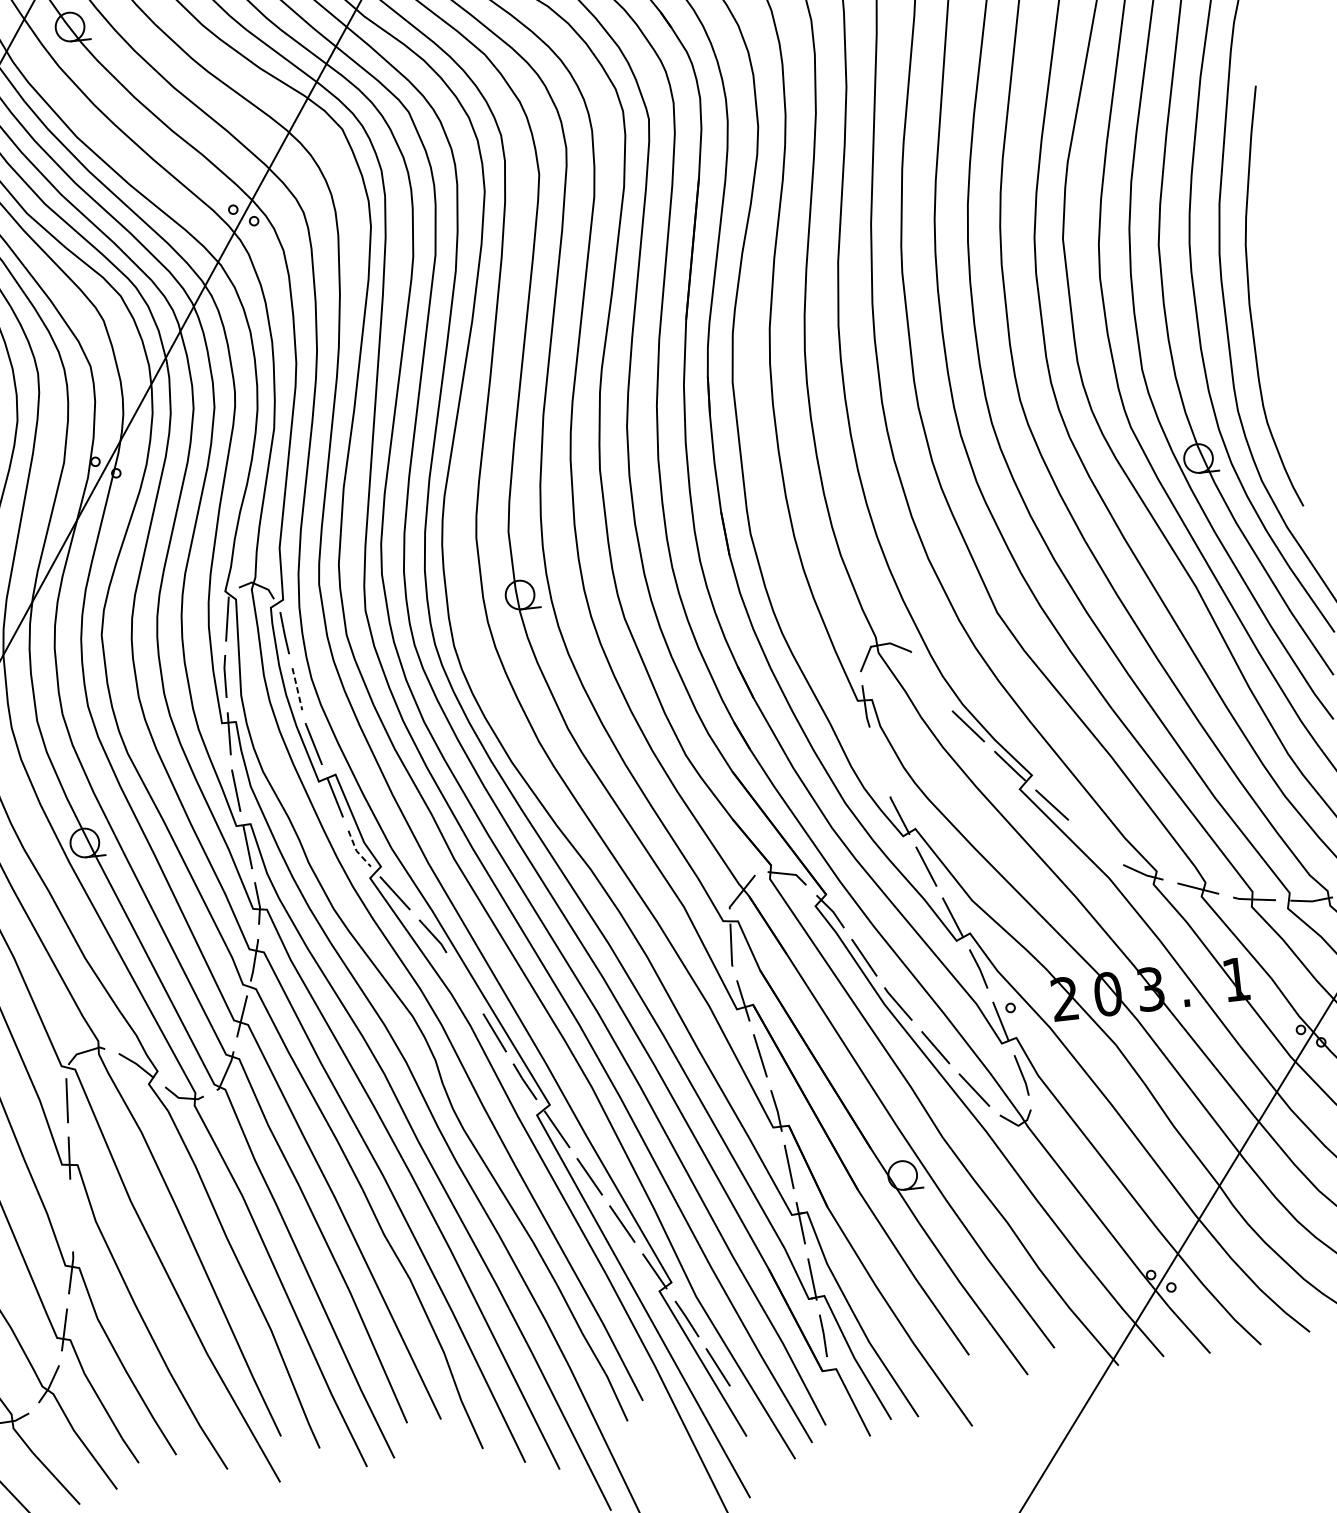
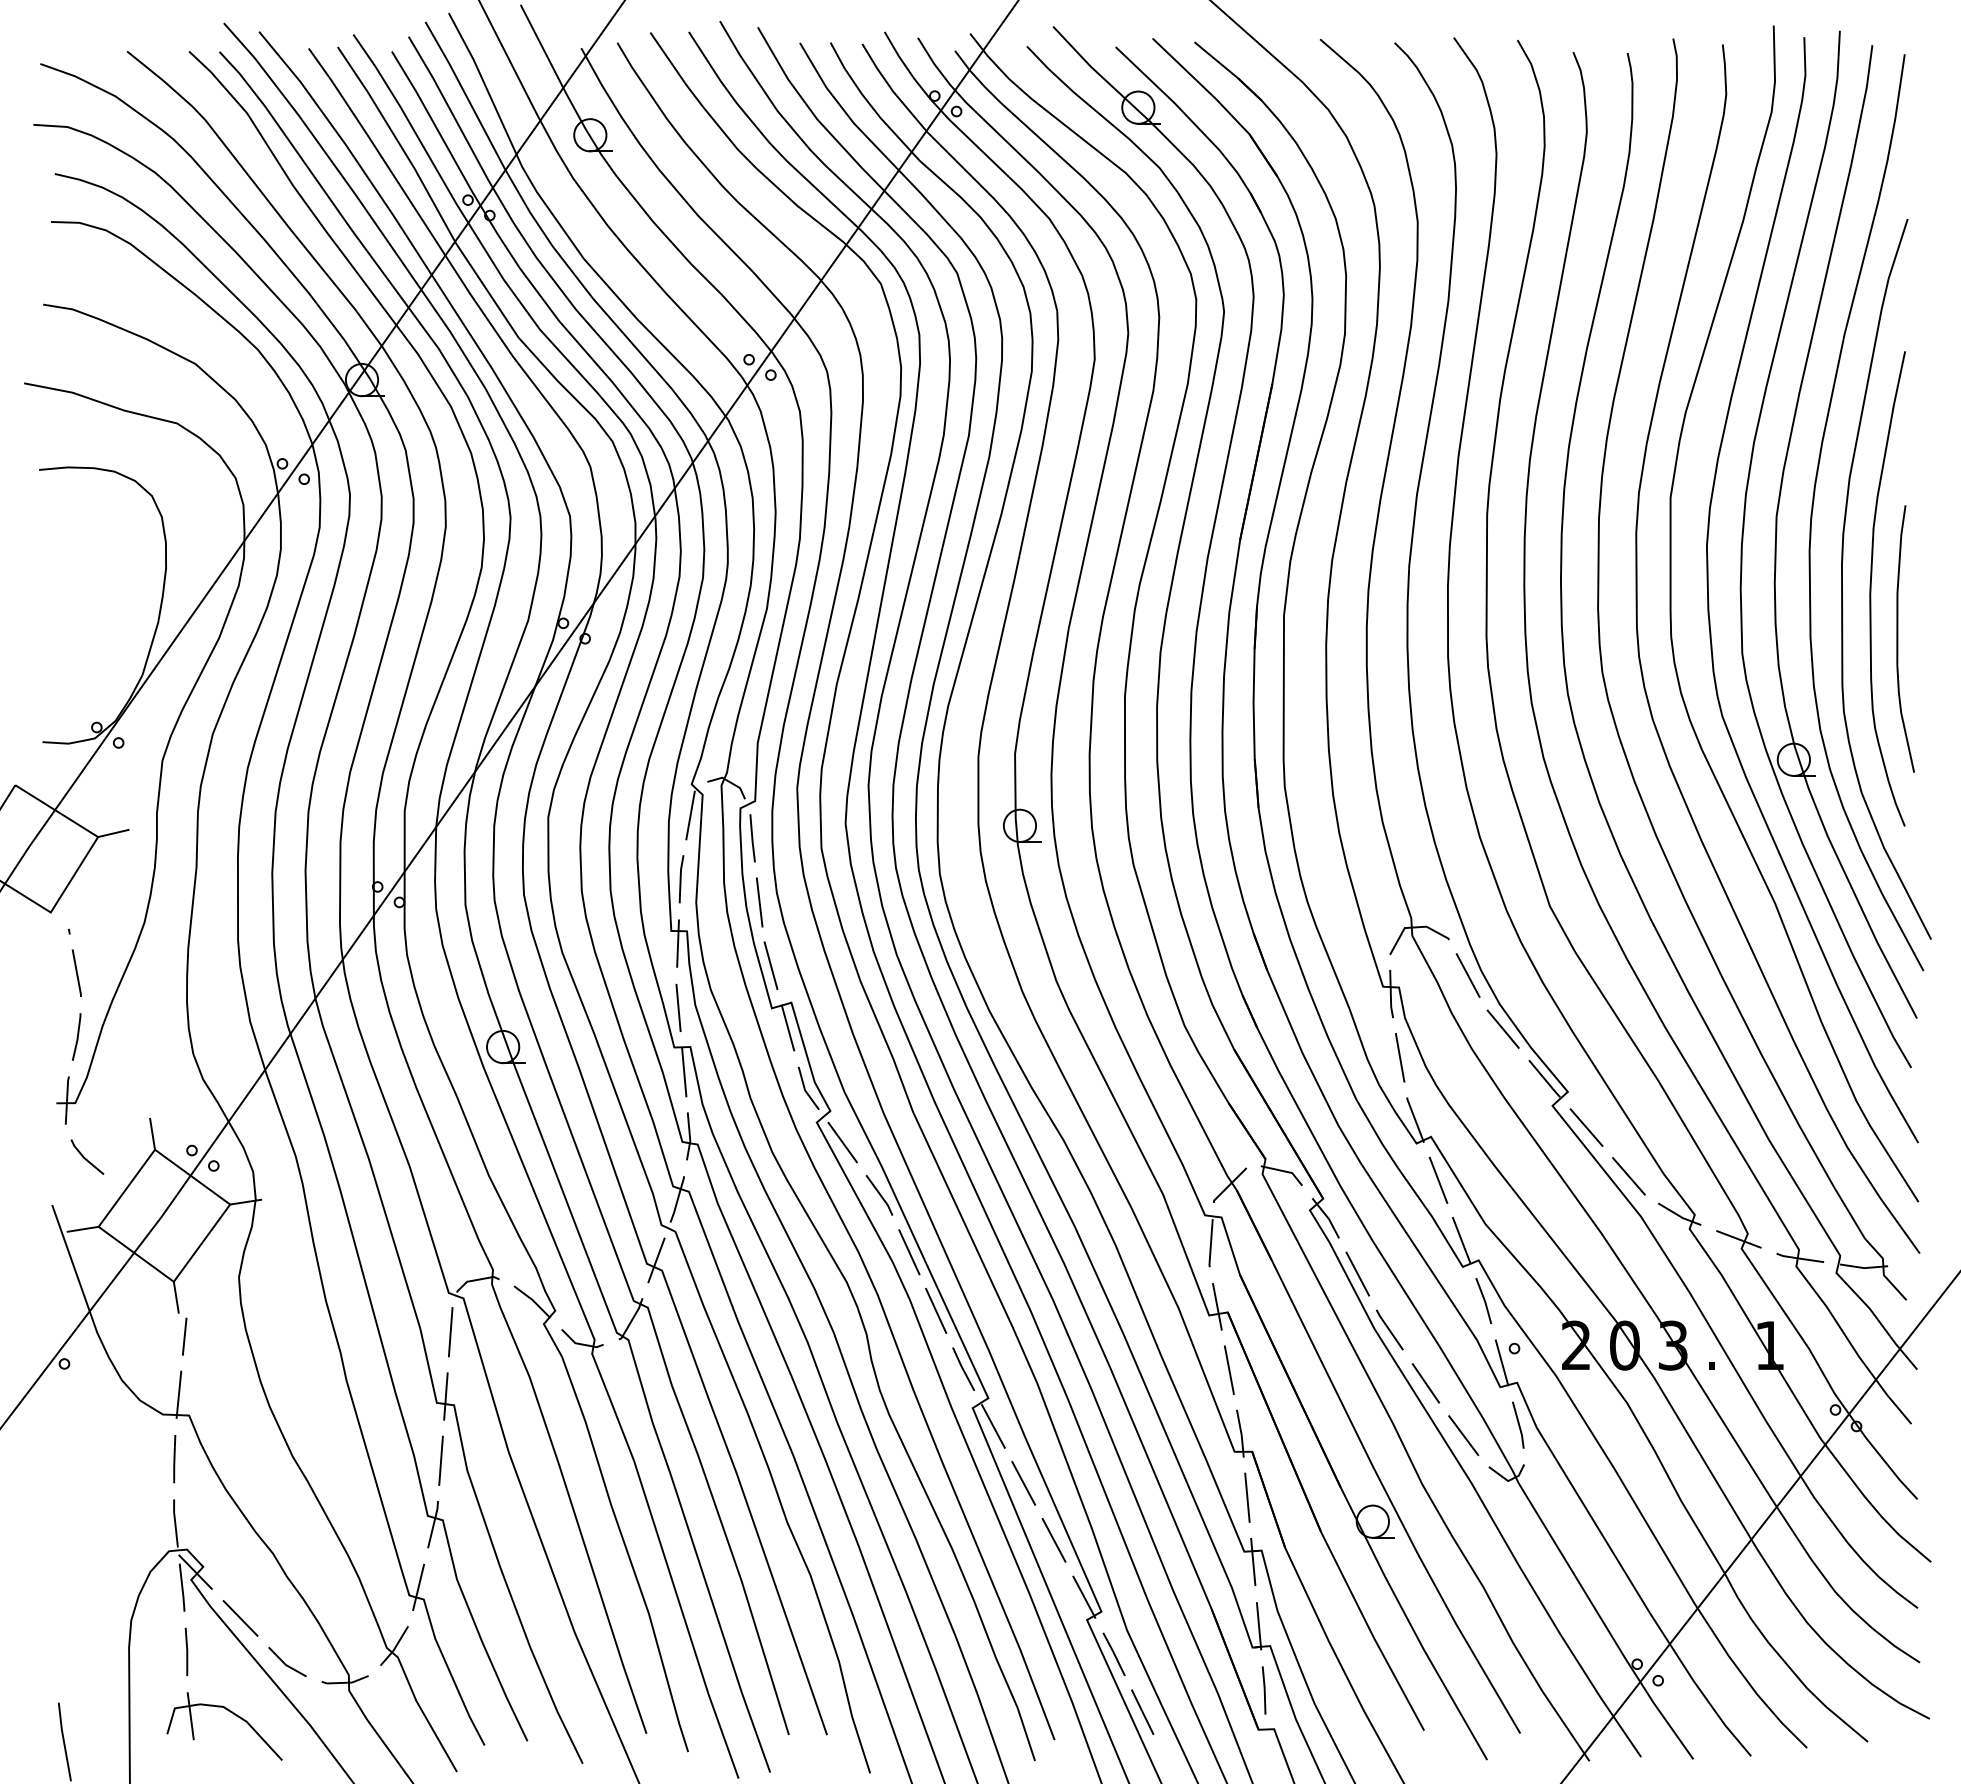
curve: (1278, 340) -> (1898, 638), added
line: (931, 682) -> (1467, 975), added
line: (297, 689) -> (759, 902), dashed -> solid
line: (879, 761) -> (1399, 1057), added
line: (1094, 844) -> (1628, 1176), added
line: (356, 850) -> (805, 1090), dashed -> solid
line: (465, 983) -> (909, 1252), added
line: (71, 1215) -> (440, 1460), added

